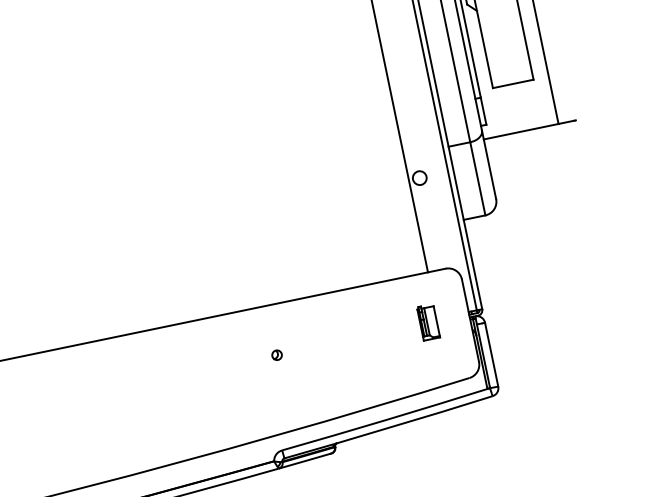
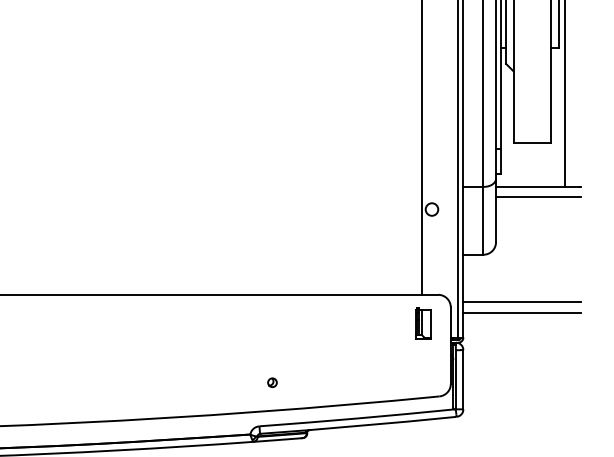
line: (531, 140) -> (538, 196), added
line: (538, 258) -> (522, 302), added
line: (540, 268) -> (522, 312), added
part: (428, 322) -> (423, 323), moved
part: (277, 354) -> (272, 382), moved

